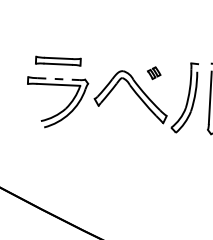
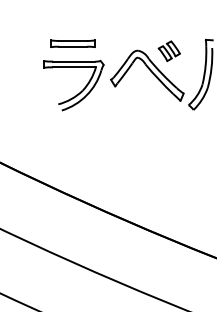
part: (153, 73) -> (168, 51), size x1.67
line: (59, 79) -> (74, 61), dashed -> solid

